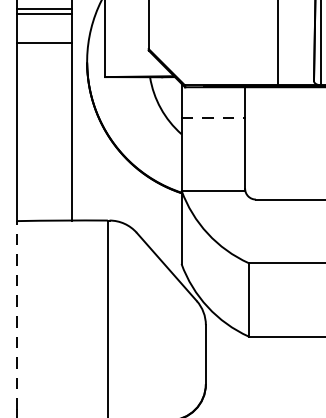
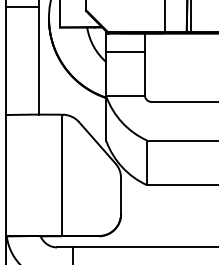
line: (214, 118) -> (126, 52), dashed -> solid
line: (17, 314) -> (6, 171), dashed -> solid

